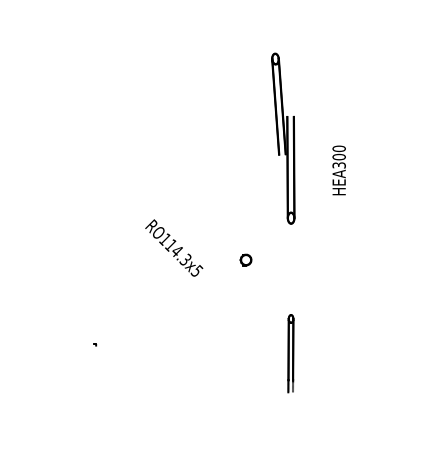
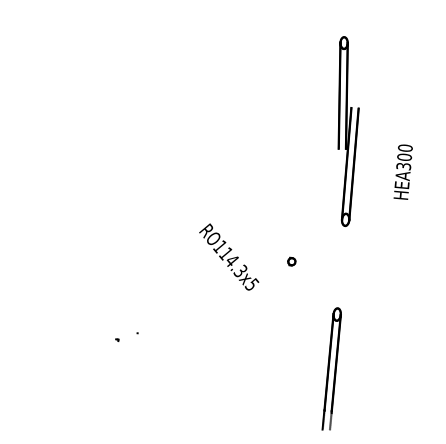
text: (174, 247) -> (229, 256), moved
part: (245, 260) -> (291, 261), size x0.62
part: (290, 353) -> (331, 368), size x1.43

